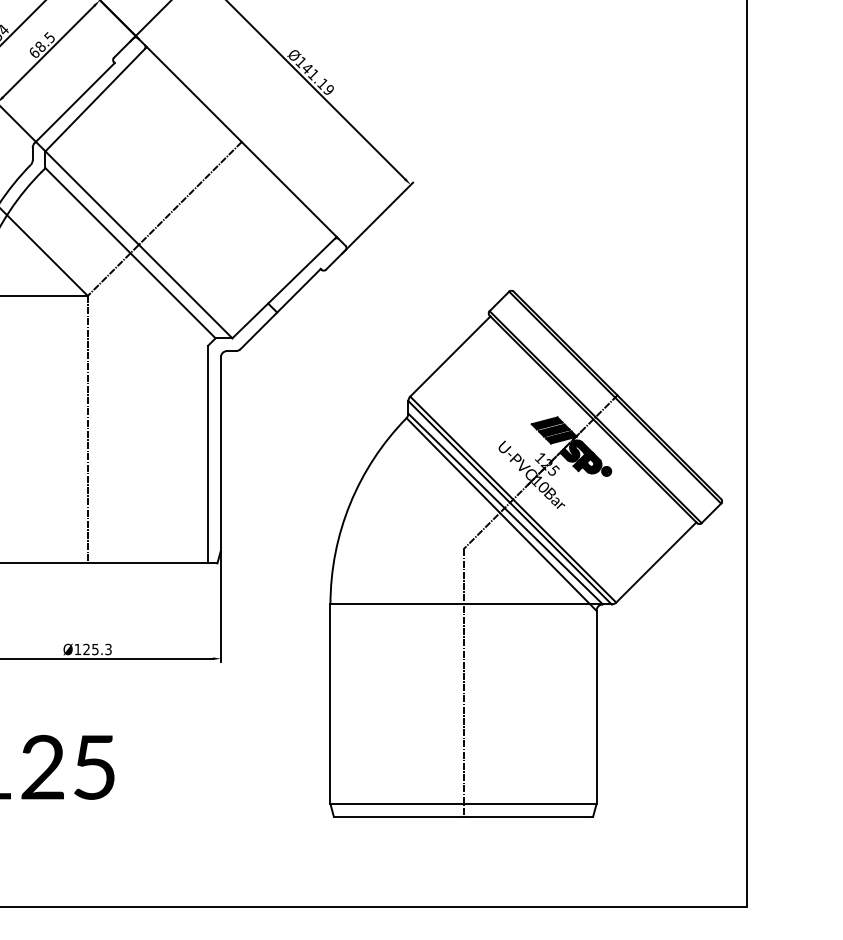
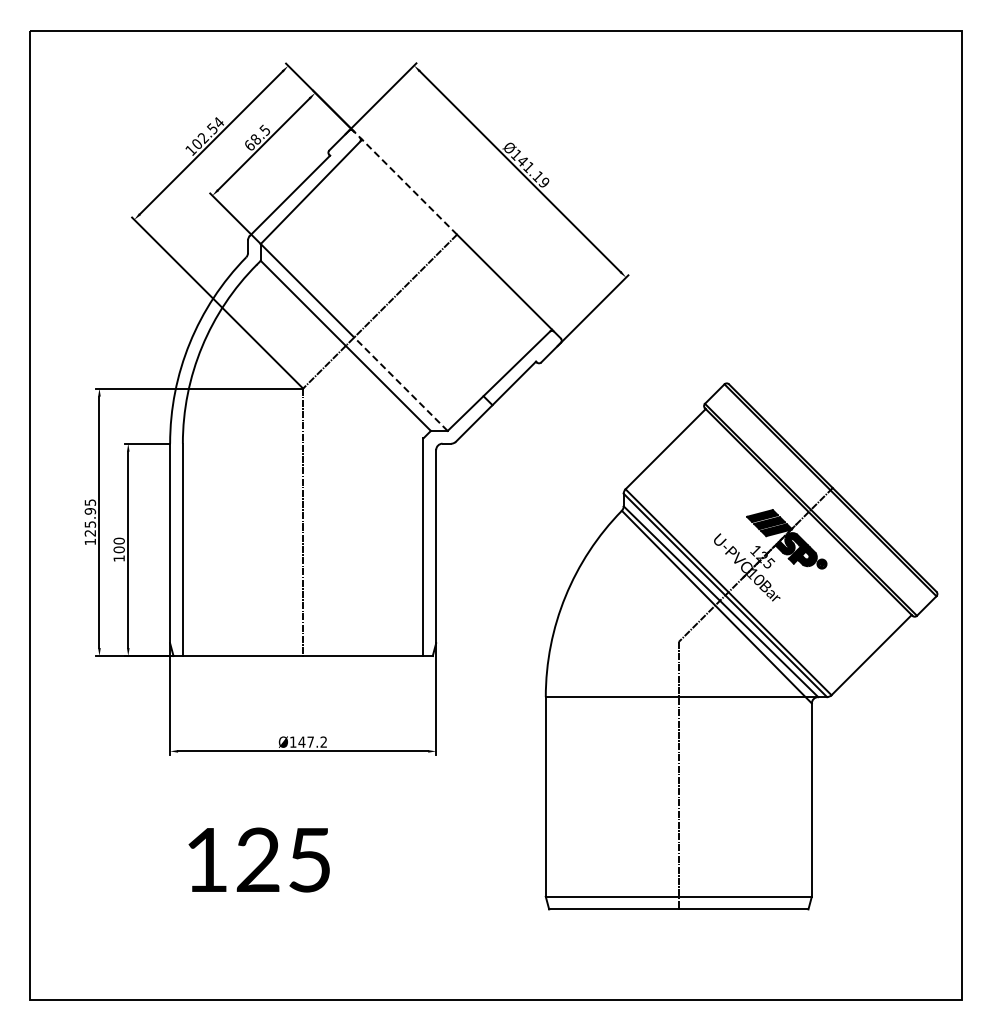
line: (189, 89) -> (404, 182), solid -> dashed
line: (185, 290) -> (400, 383), solid -> dashed
text: (97, 648) -> (312, 741), Ø125.3 -> Ø147.2

